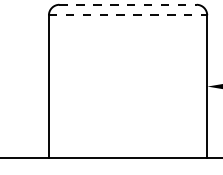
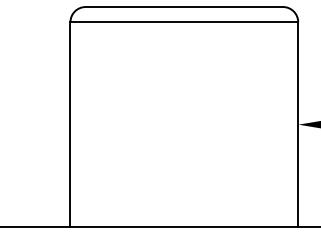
line: (128, 4) -> (184, 6), dashed -> solid
line: (128, 15) -> (184, 22), dashed -> solid

